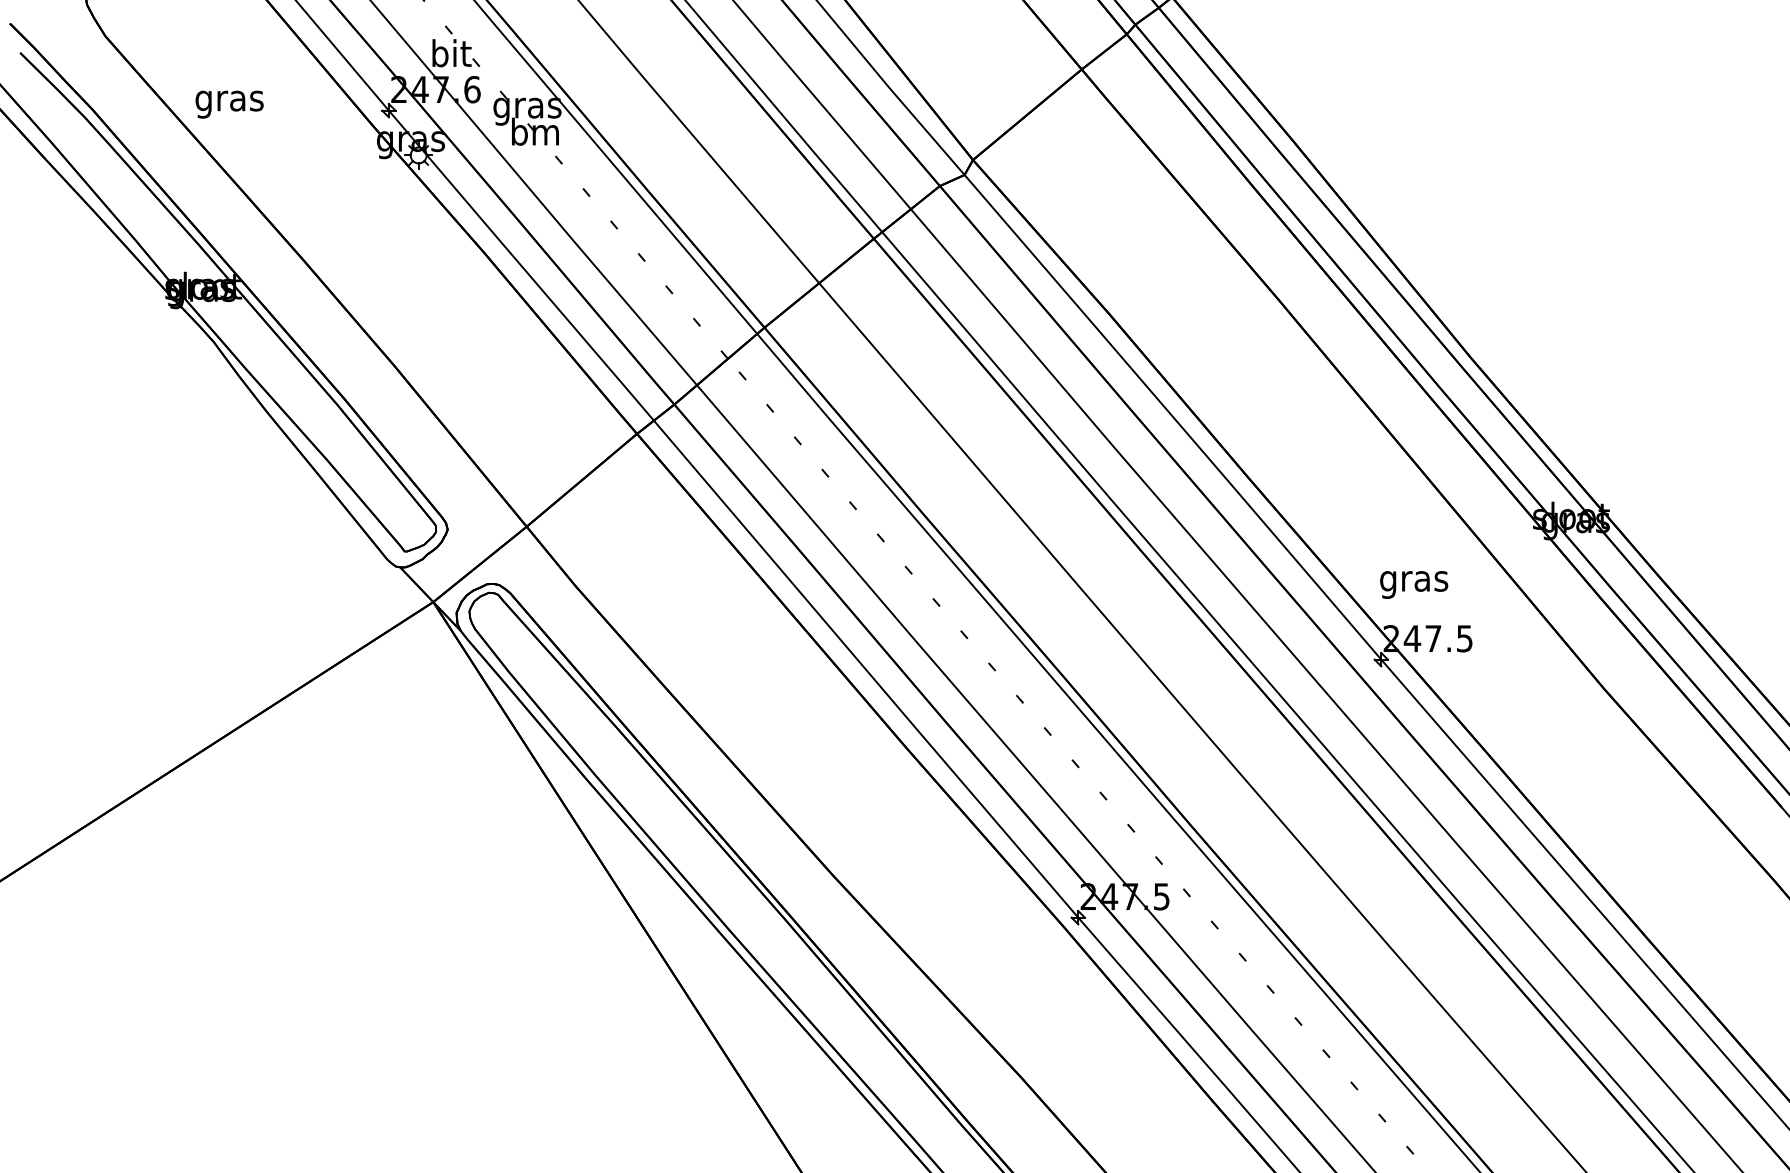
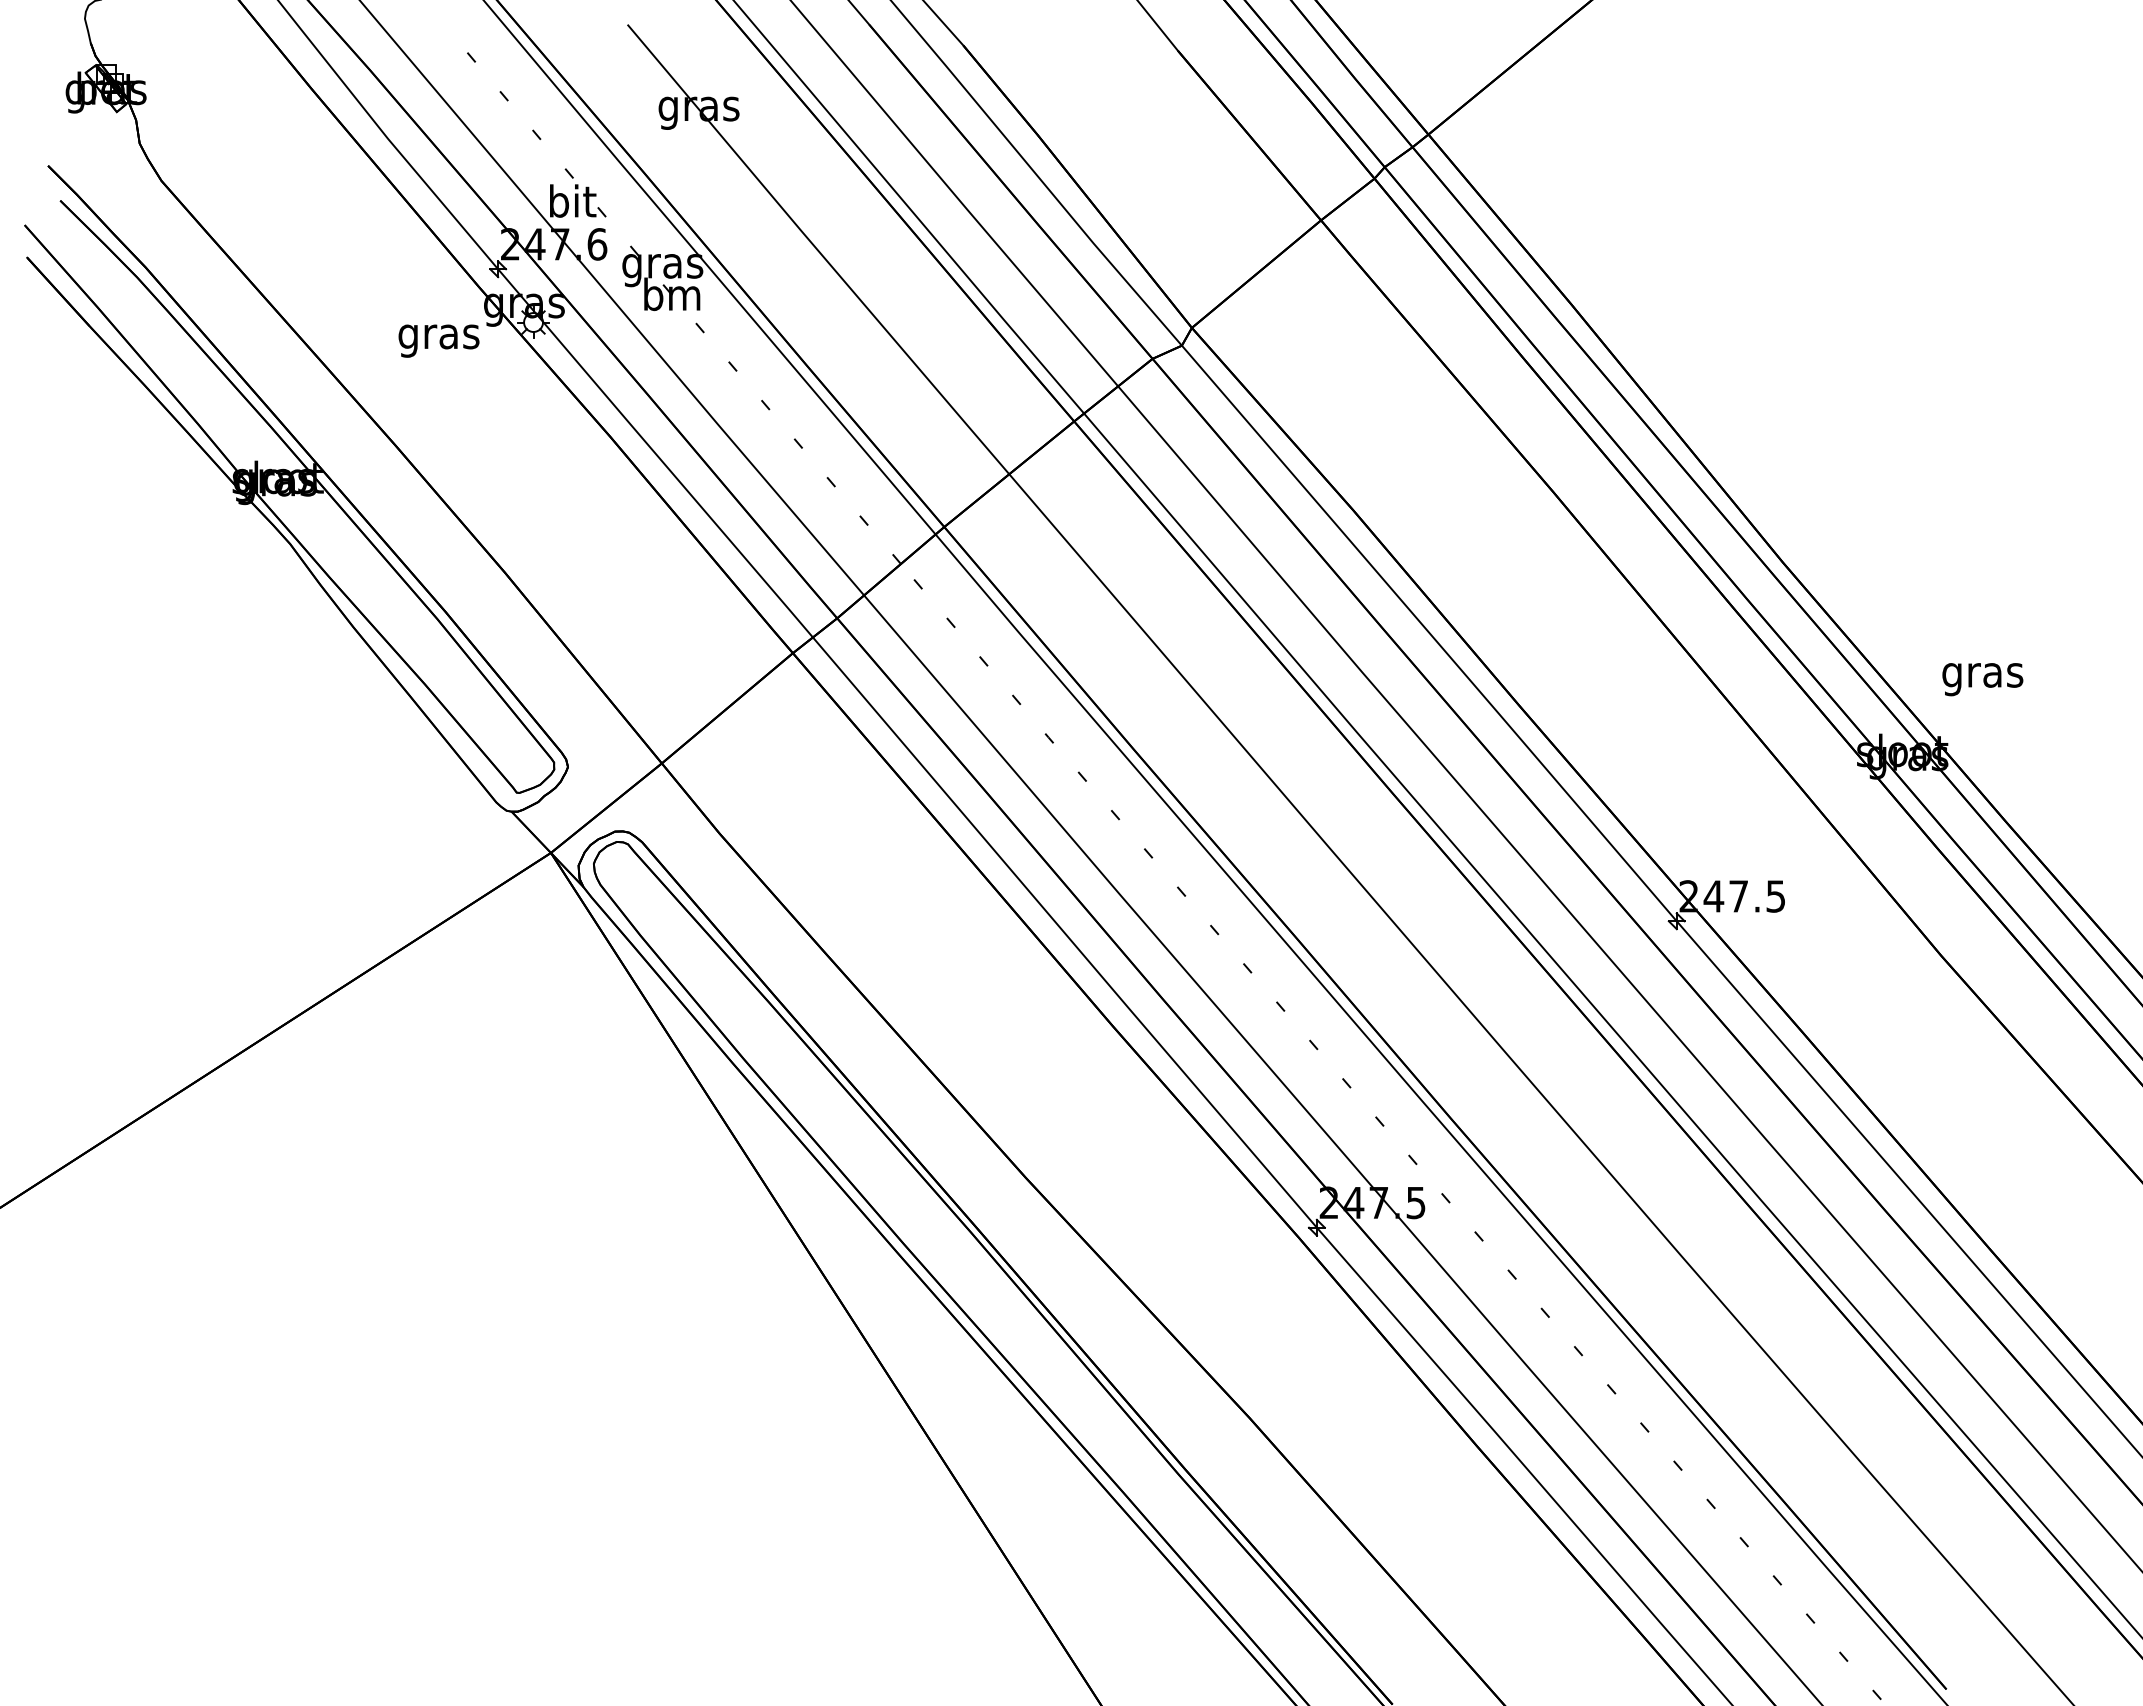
text: (229, 104) -> (438, 340), moved
text: (1413, 584) -> (1982, 679), moved

